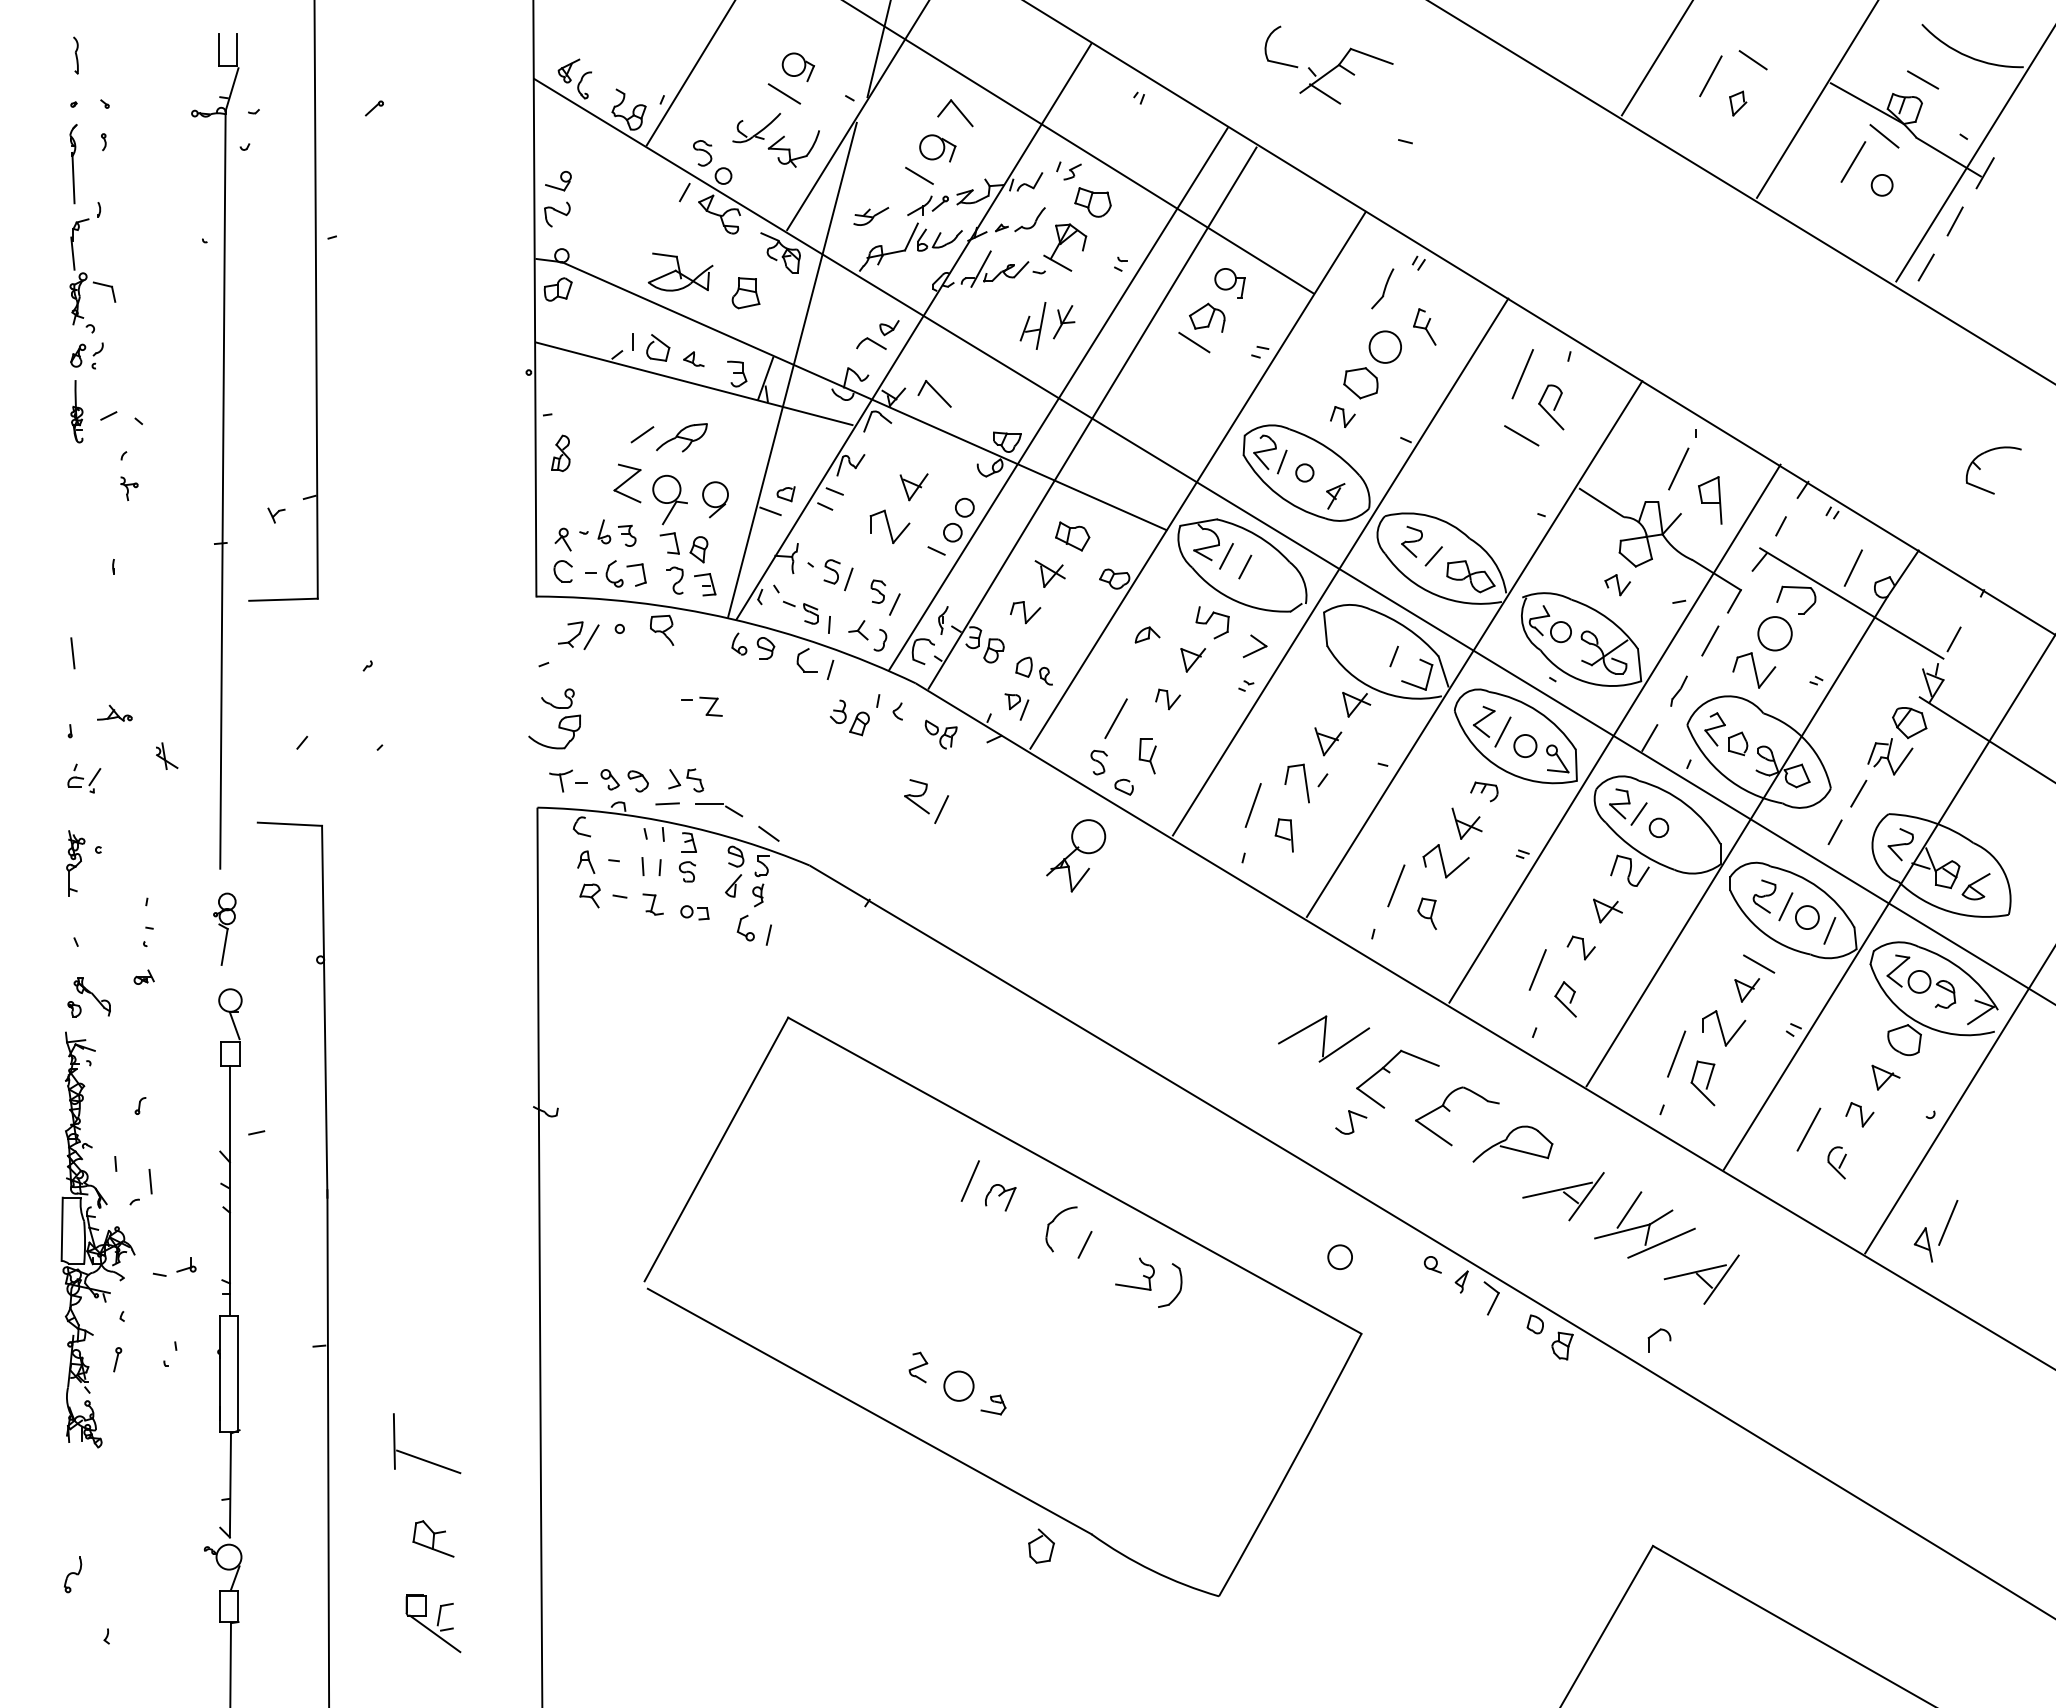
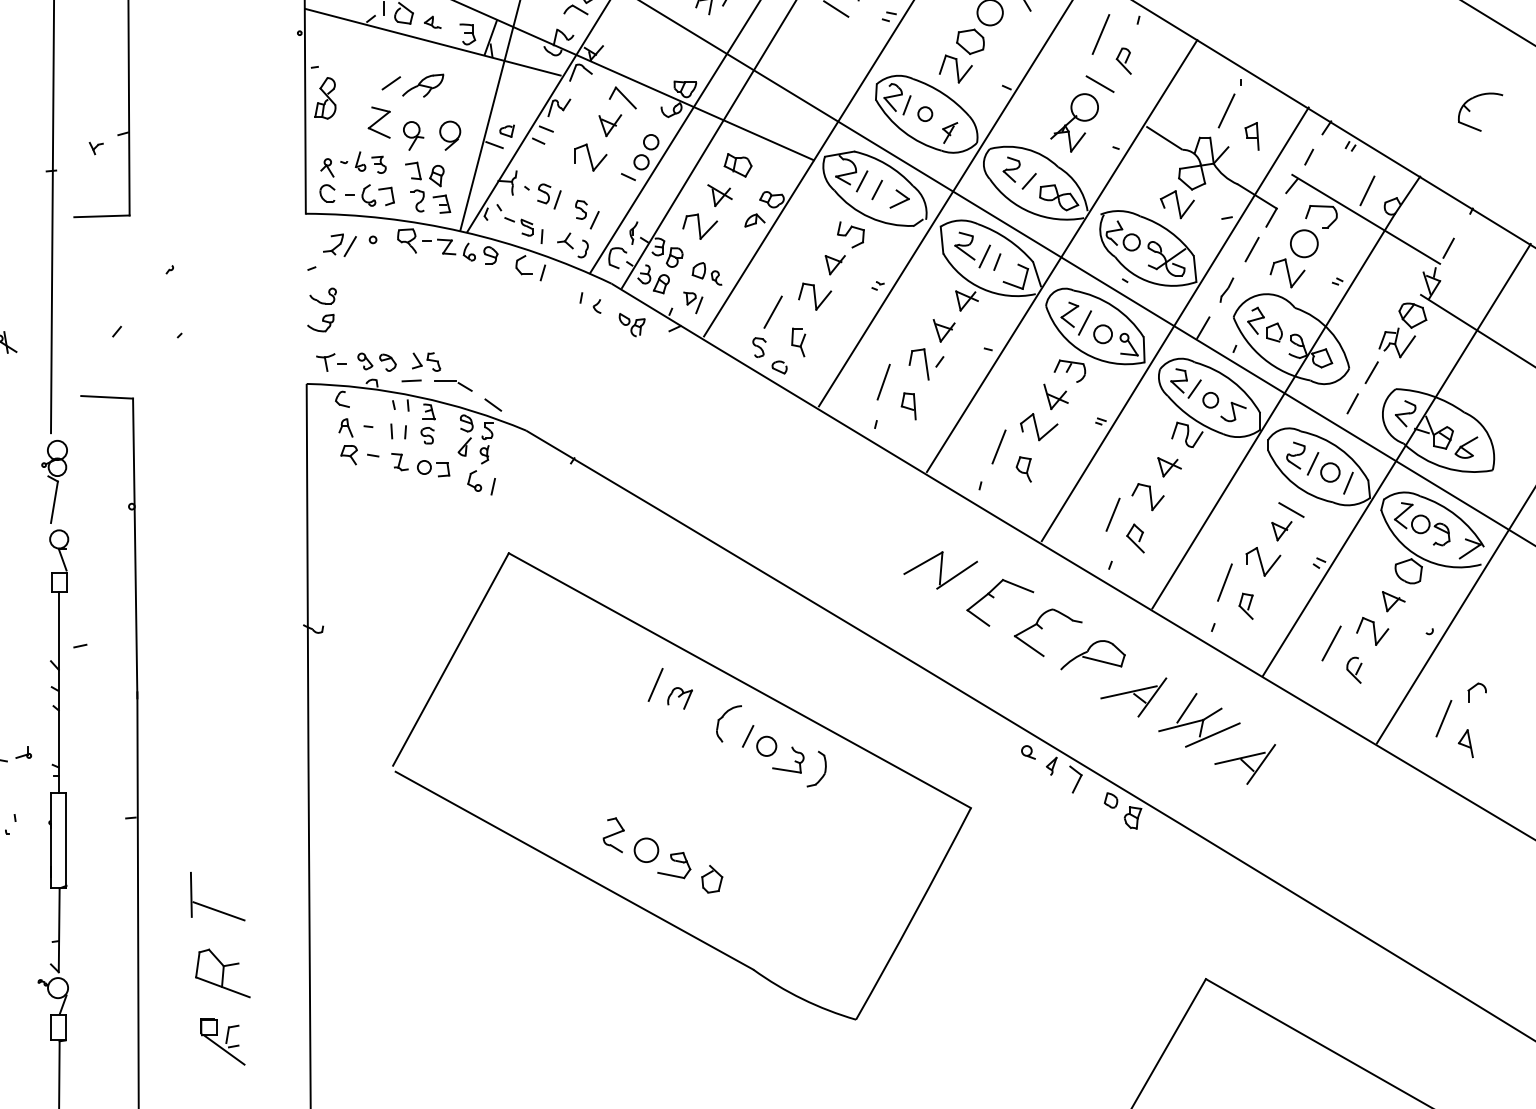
part: (934, 393) -> (622, 97), moved
part: (1550, 406) -> (1123, 60), size x0.71
part: (1342, 416) -> (955, 68), size x1.67
part: (560, 453) -> (325, 98), size x1.43
part: (669, 499) -> (413, 135), size x0.71
part: (1710, 500) -> (1252, 136), size x0.71
part: (1617, 584) -> (1177, 204), size x1.67
part: (1025, 612) -> (700, 226), size x1.43
part: (1147, 634) -> (754, 220), moved
part: (1254, 646) -> (899, 199), moved
part: (1167, 699) -> (814, 296), size x1.67
part: (707, 711) -> (443, 250), moved
part: (849, 717) -> (653, 279), moved
part: (554, 732) -> (320, 323), size x0.62
part: (1484, 791) -> (1070, 370), size x1.43
part: (923, 795) -> (970, 245), moved
part: (1076, 855) -> (1074, 122), moved
part: (694, 912) -> (433, 468), size x1.43
part: (224, 929) -> (54, 482), size x1.43
part: (1581, 947) -> (1148, 496), size x1.43
part: (1702, 1083) -> (1245, 606), size x0.71
part: (1859, 1114) -> (1372, 631), size x1.43
part: (1351, 1122) -> (1233, 412), moved
part: (1922, 1244) -> (1465, 743), moved
circle: (1339, 1256) -> (766, 745), moved
part: (1654, 1335) -> (1473, 688), moved
part: (918, 1367) -> (613, 835), size x1.43
part: (993, 1404) -> (674, 865), size x1.67
part: (433, 1538) -> (222, 973), size x1.67
part: (1041, 1545) -> (712, 878), moved

